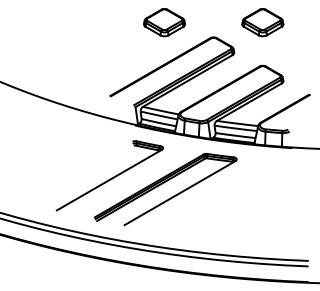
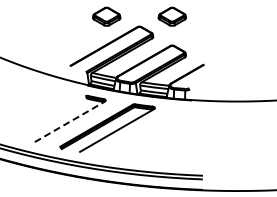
line: (108, 179) -> (69, 121), solid -> dashed

